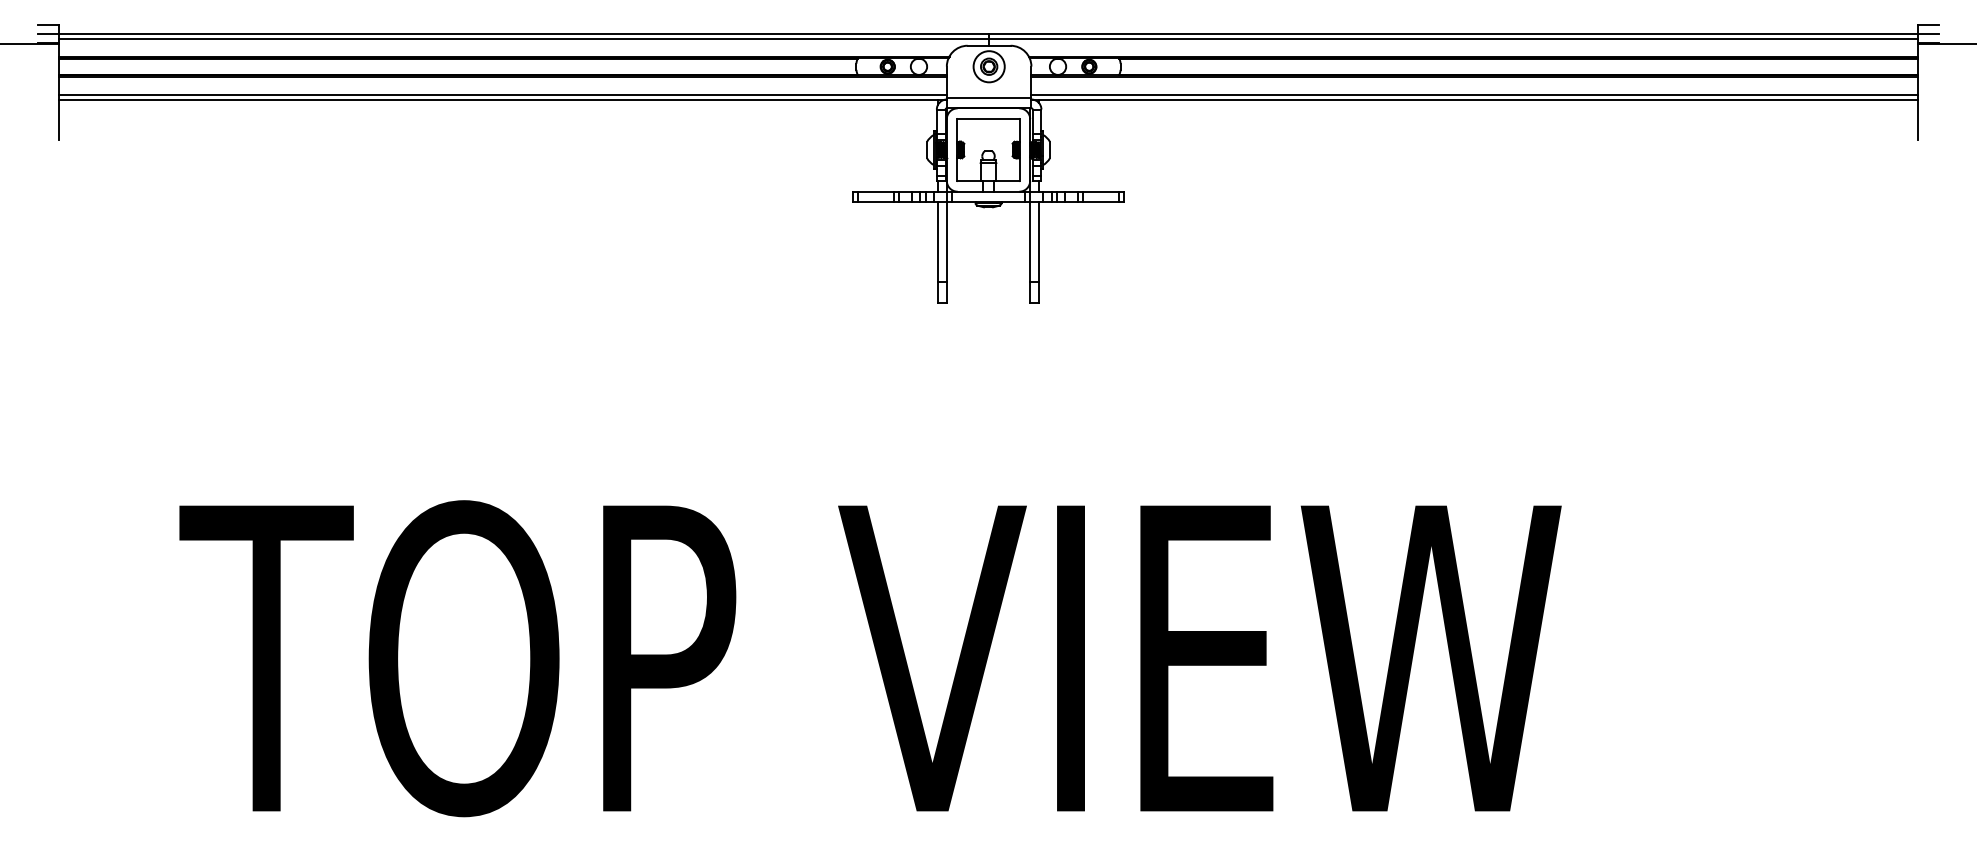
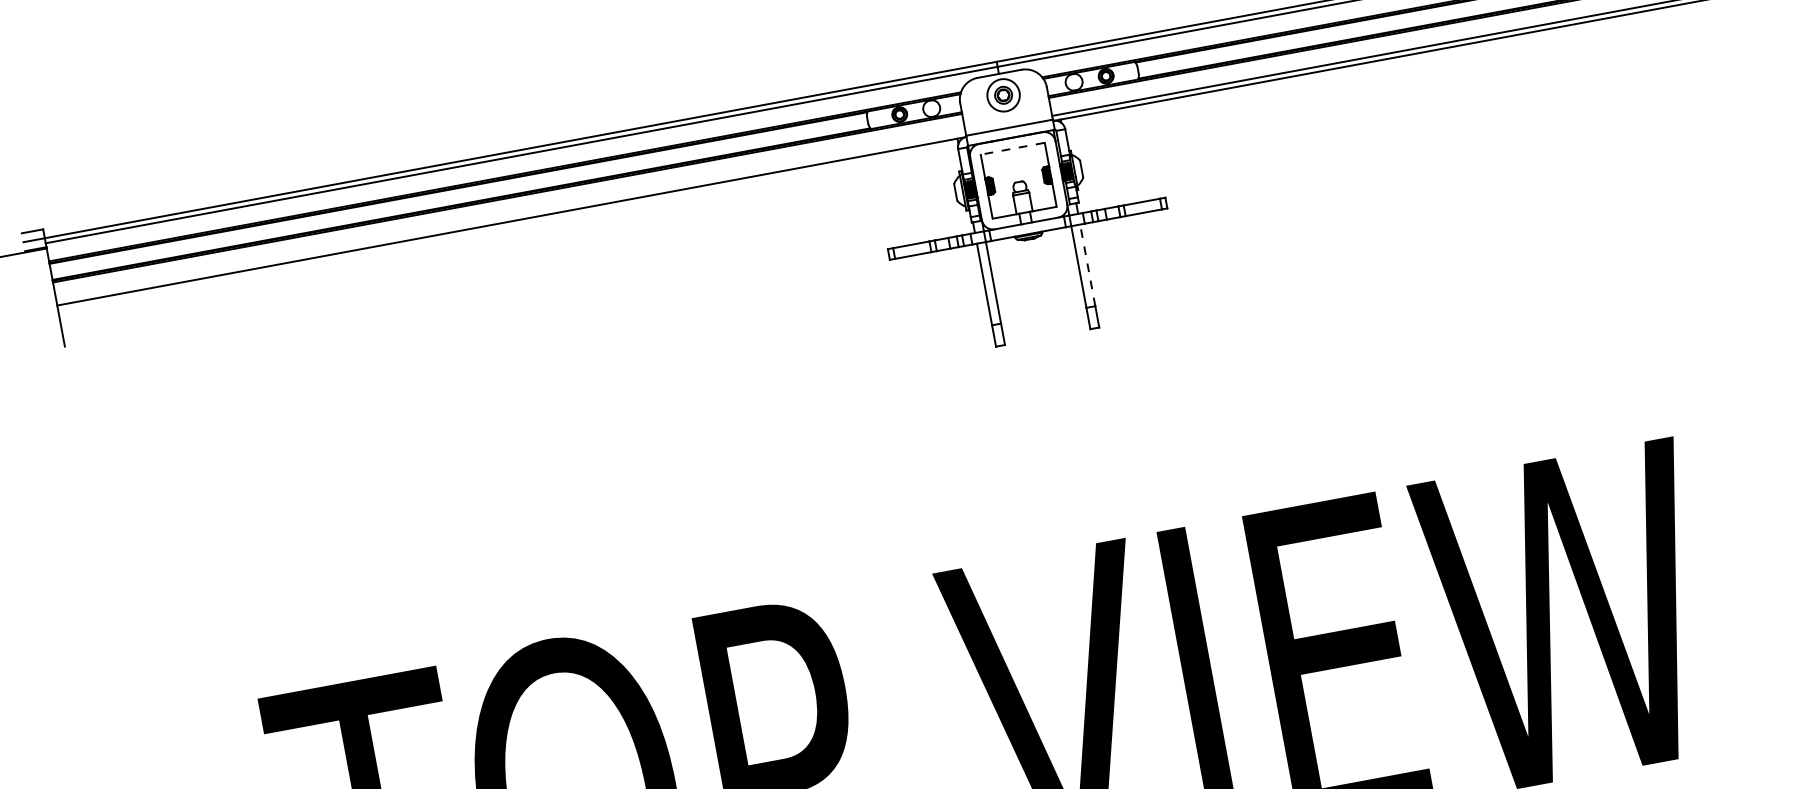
line: (502, 94) -> (510, 216), removed
line: (988, 118) -> (1012, 148), solid -> dashed
line: (1038, 241) -> (1087, 264), solid -> dashed

